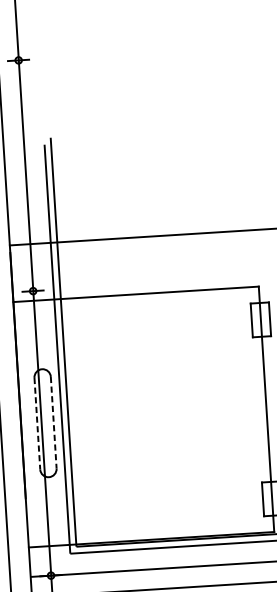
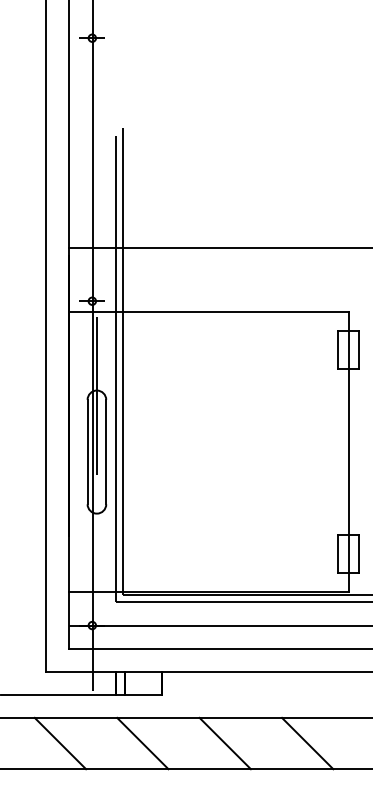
line: (42, 374) -> (96, 396), added
line: (53, 423) -> (106, 452), dashed -> solid
line: (37, 424) -> (87, 452), dashed -> solid

